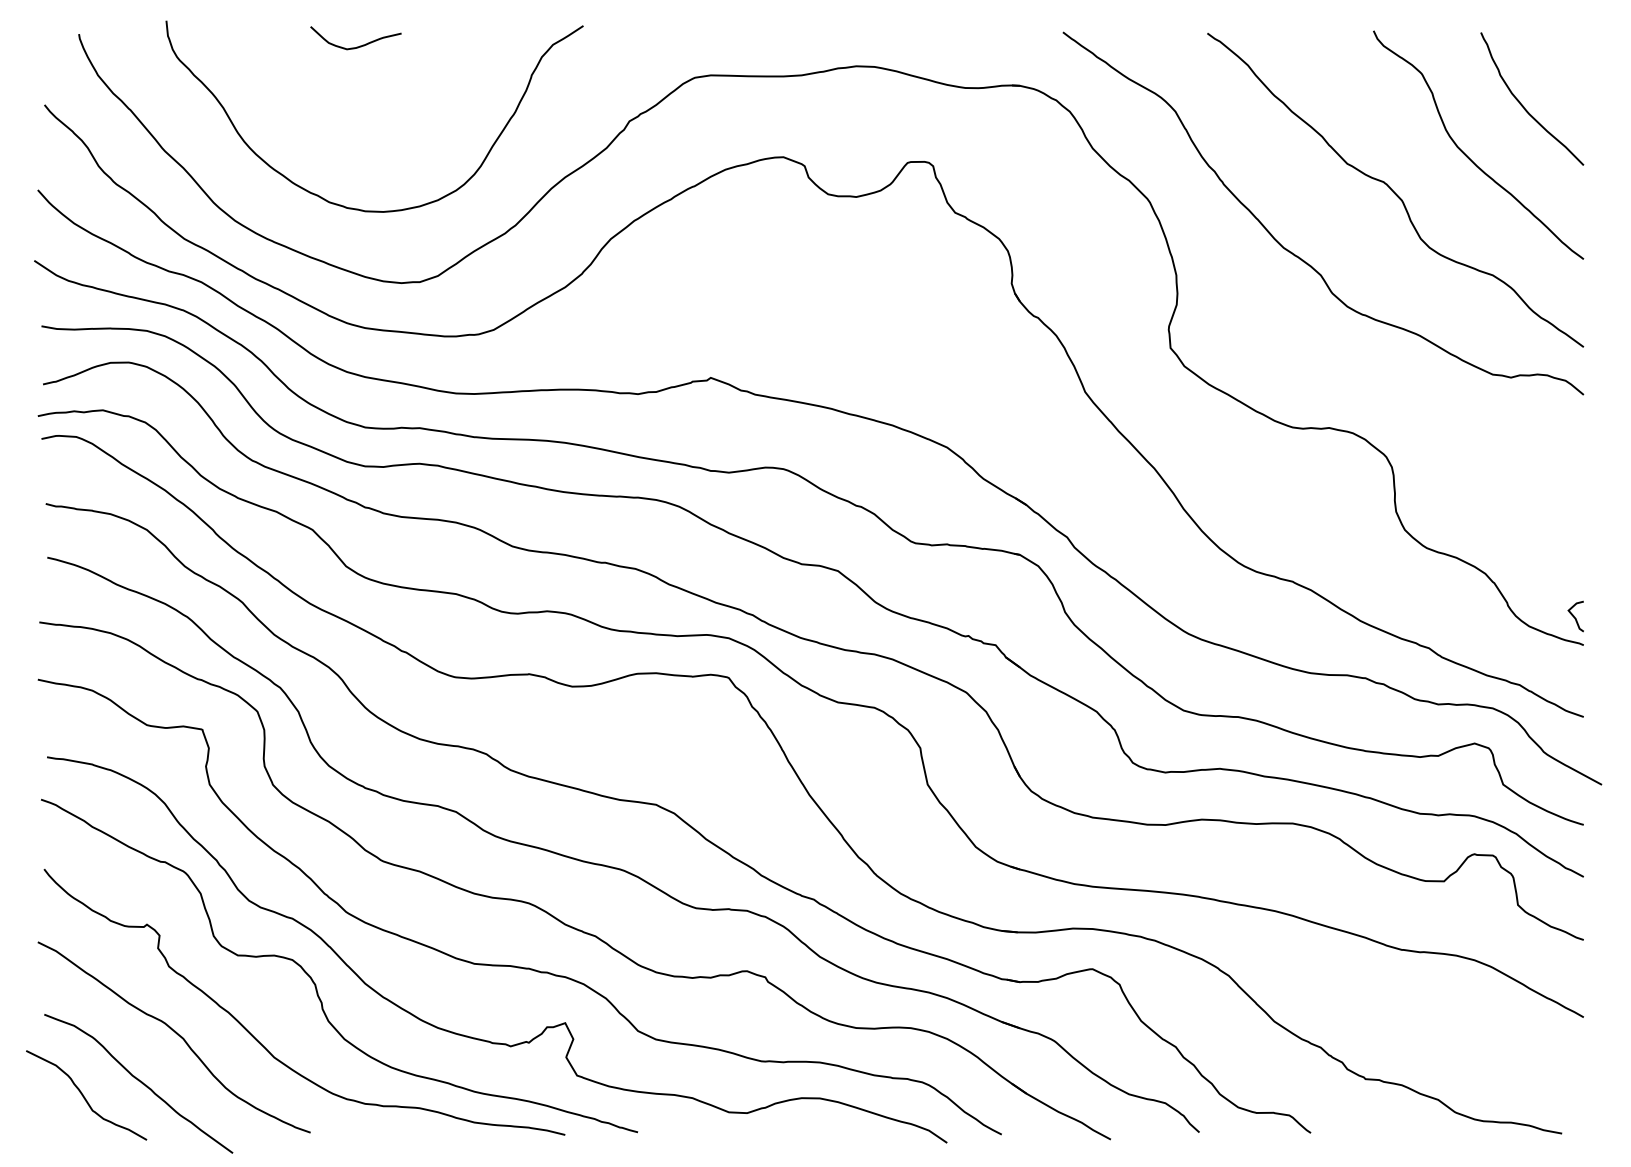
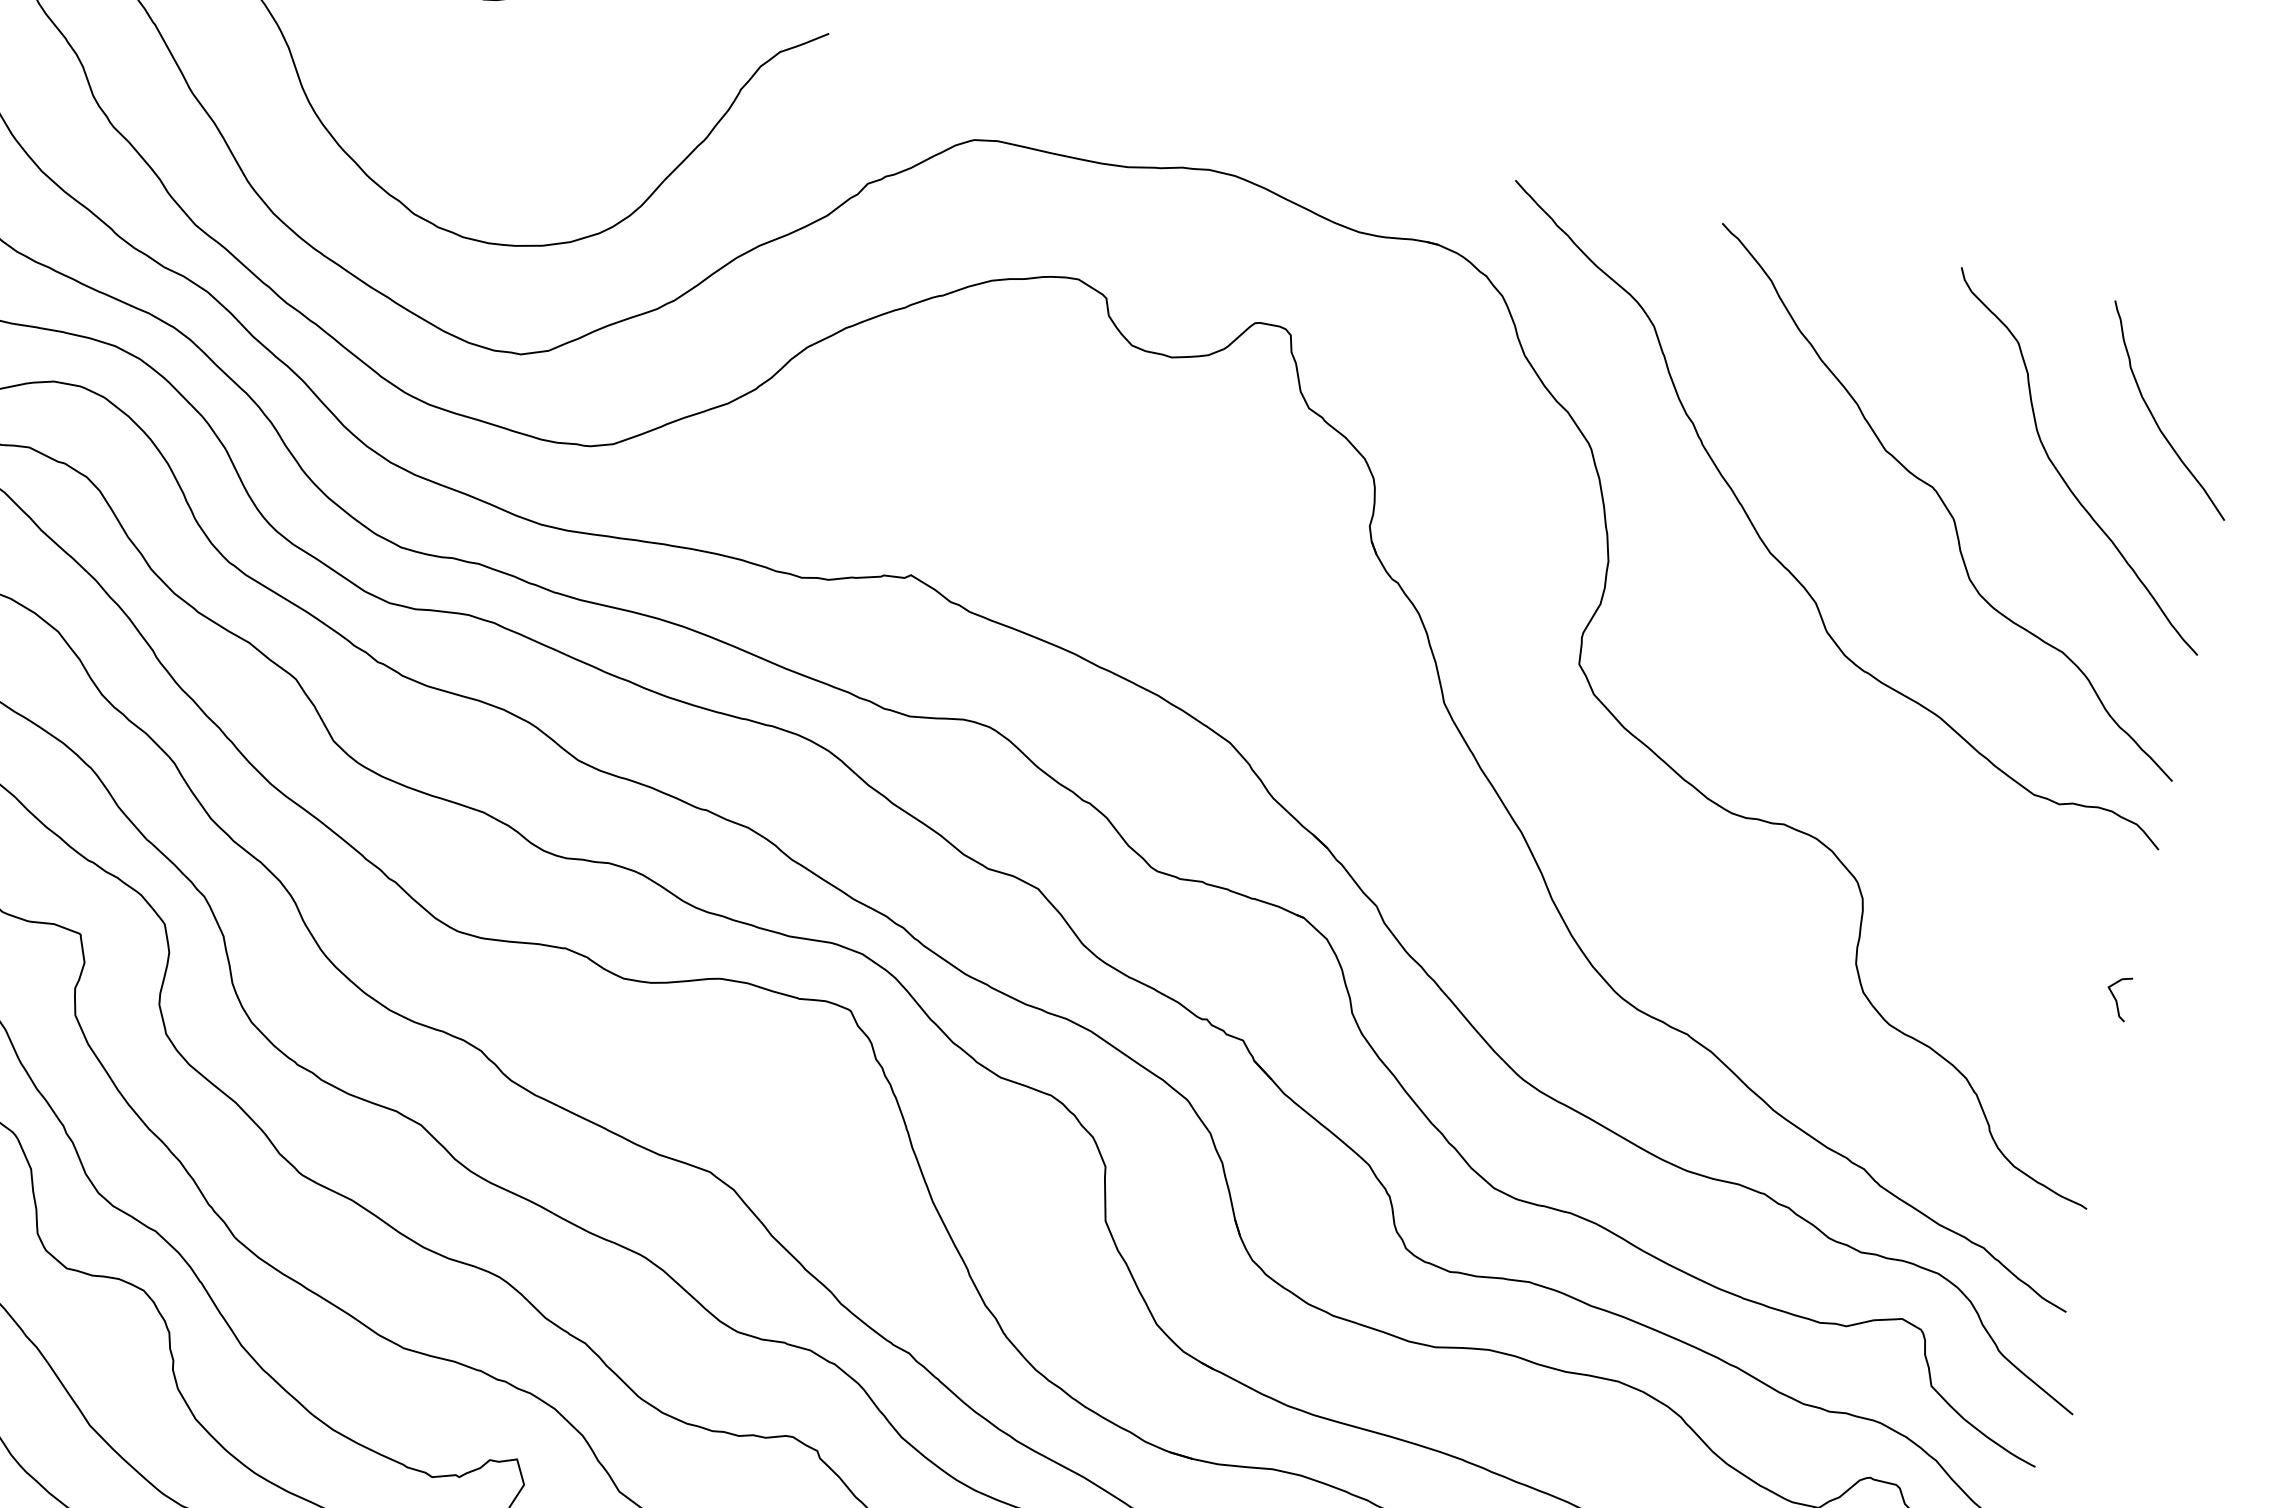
curve: (1574, 616) -> (2115, 997), moved

